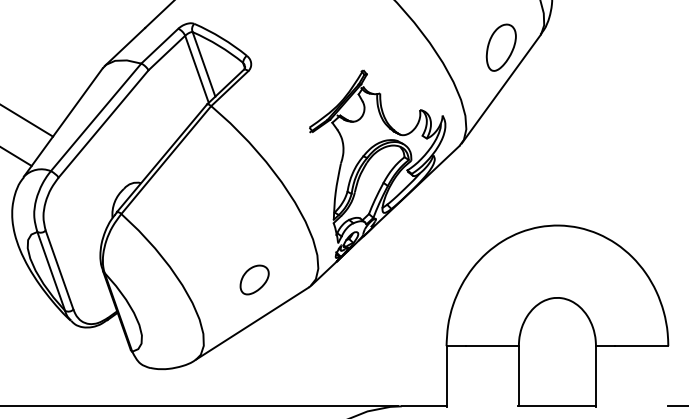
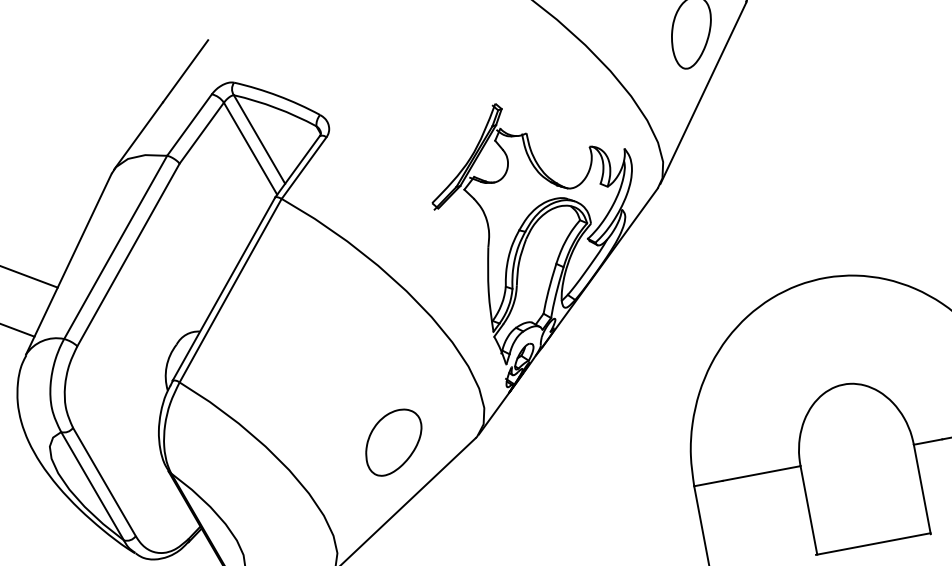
part: (254, 279) -> (393, 441), size x1.43

